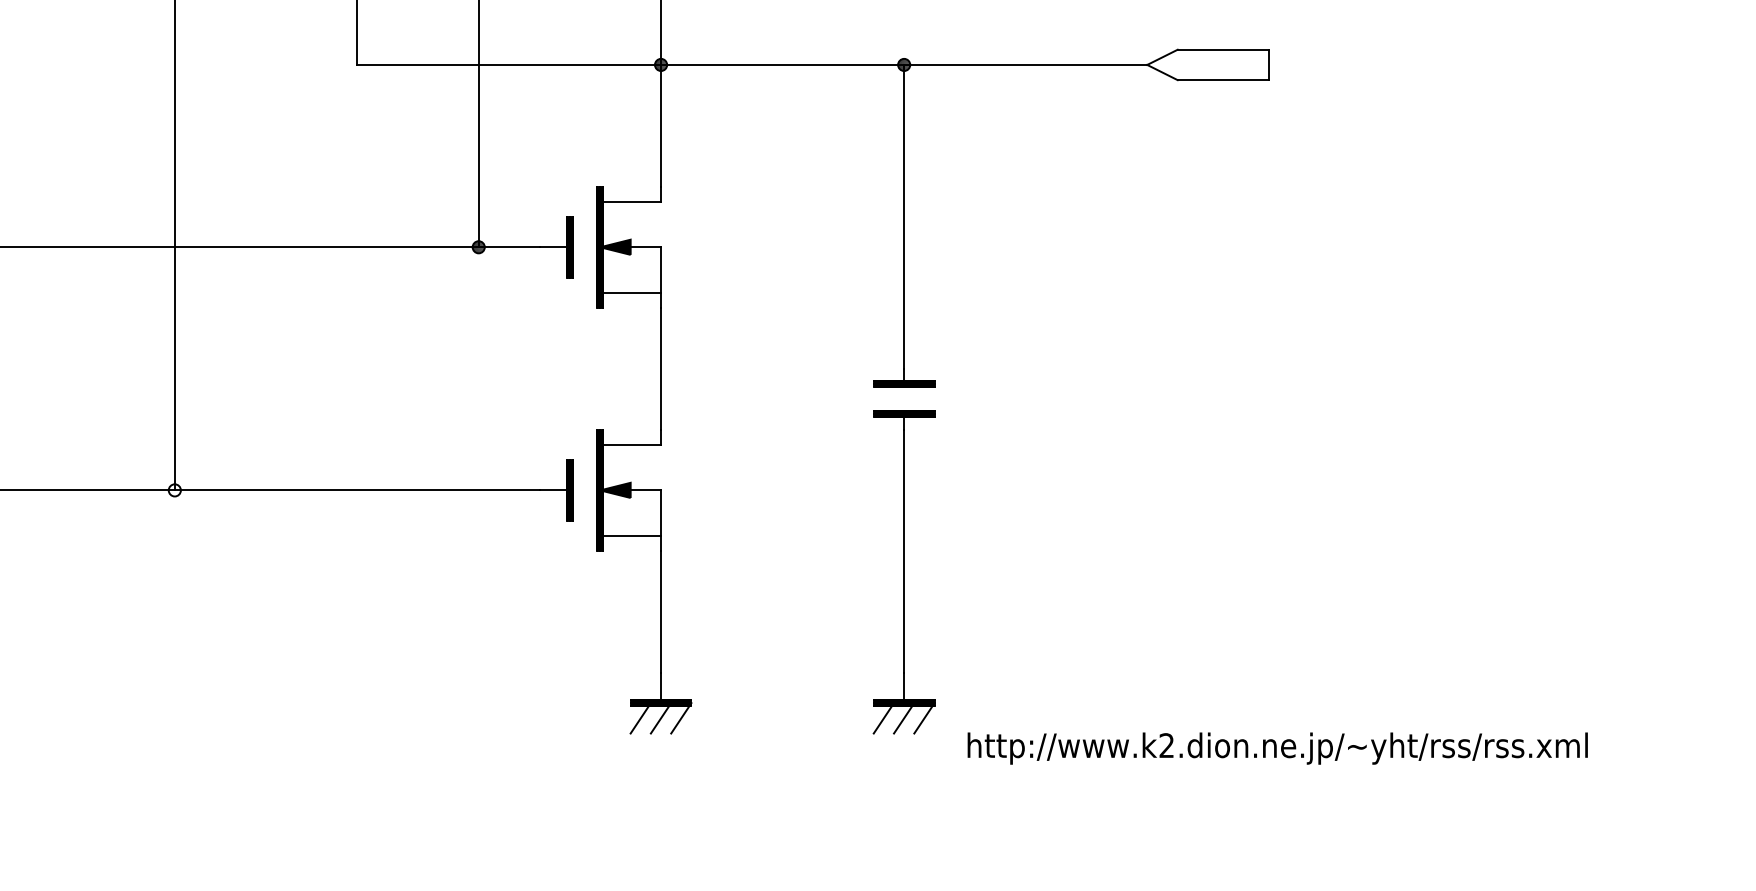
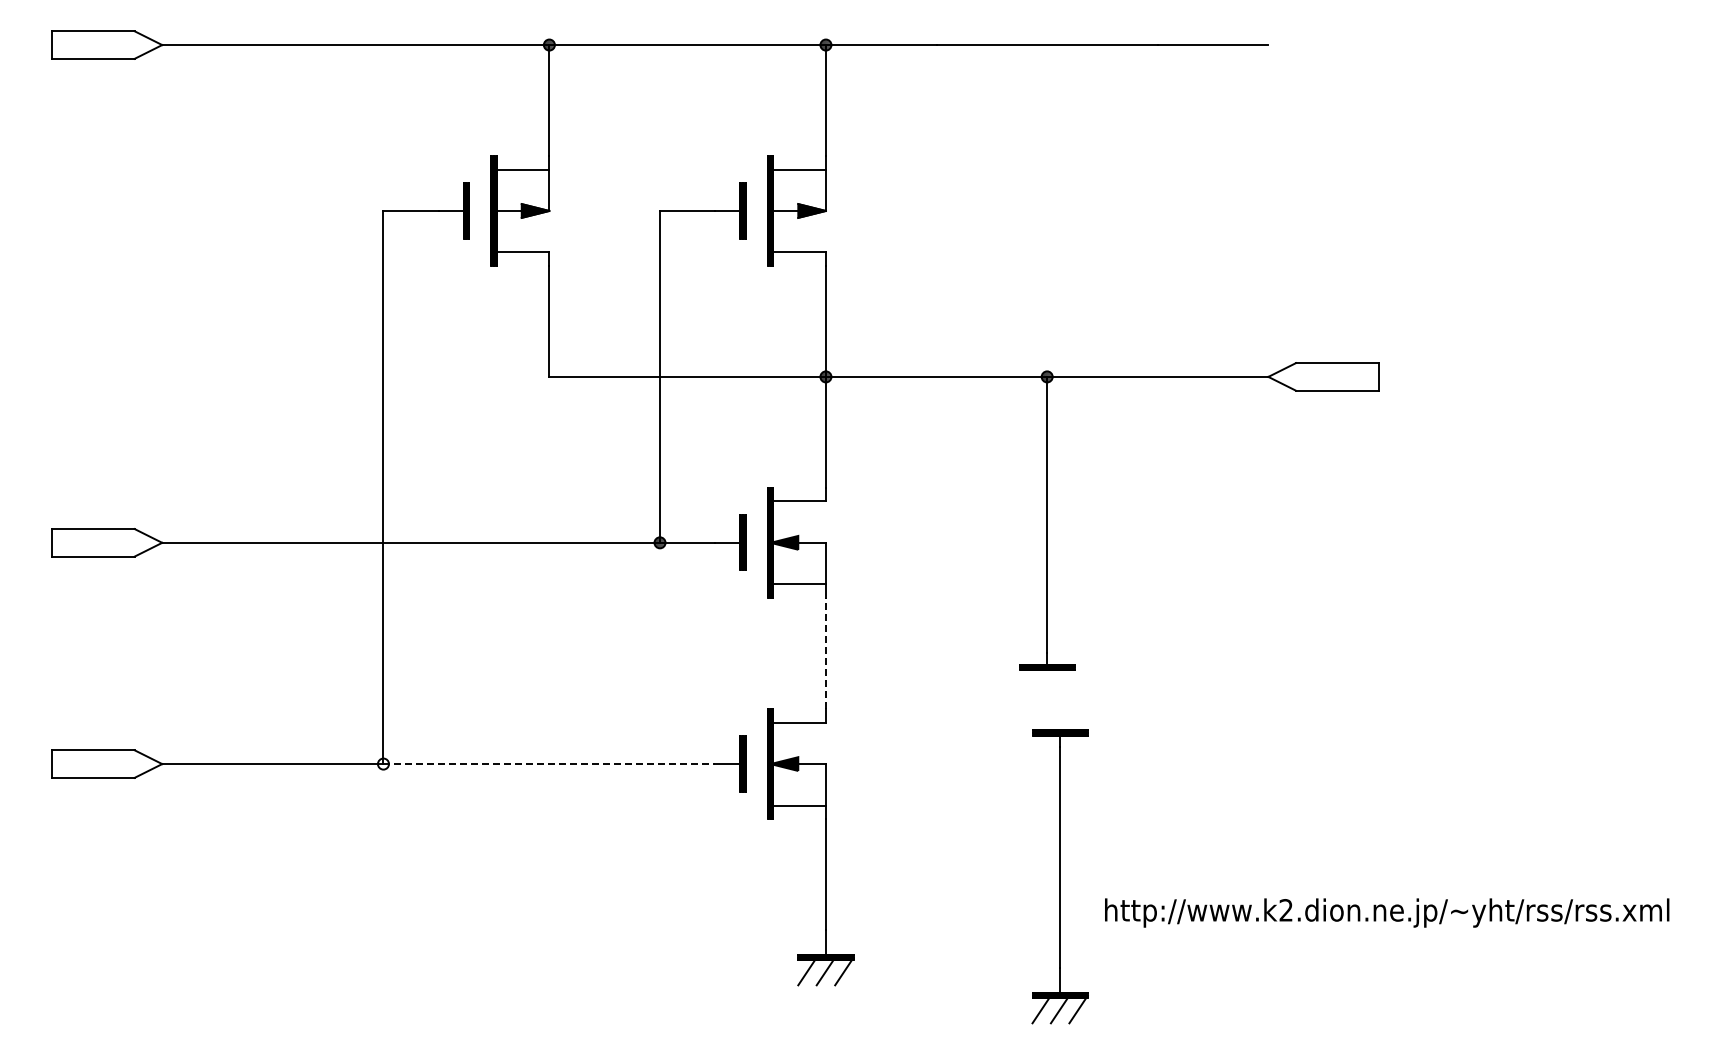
line: (660, 367) -> (825, 652), solid -> dashed
line: (357, 490) -> (549, 764), solid -> dashed
part: (903, 572) -> (1059, 876), moved
text: (1278, 748) -> (1387, 912), moved

